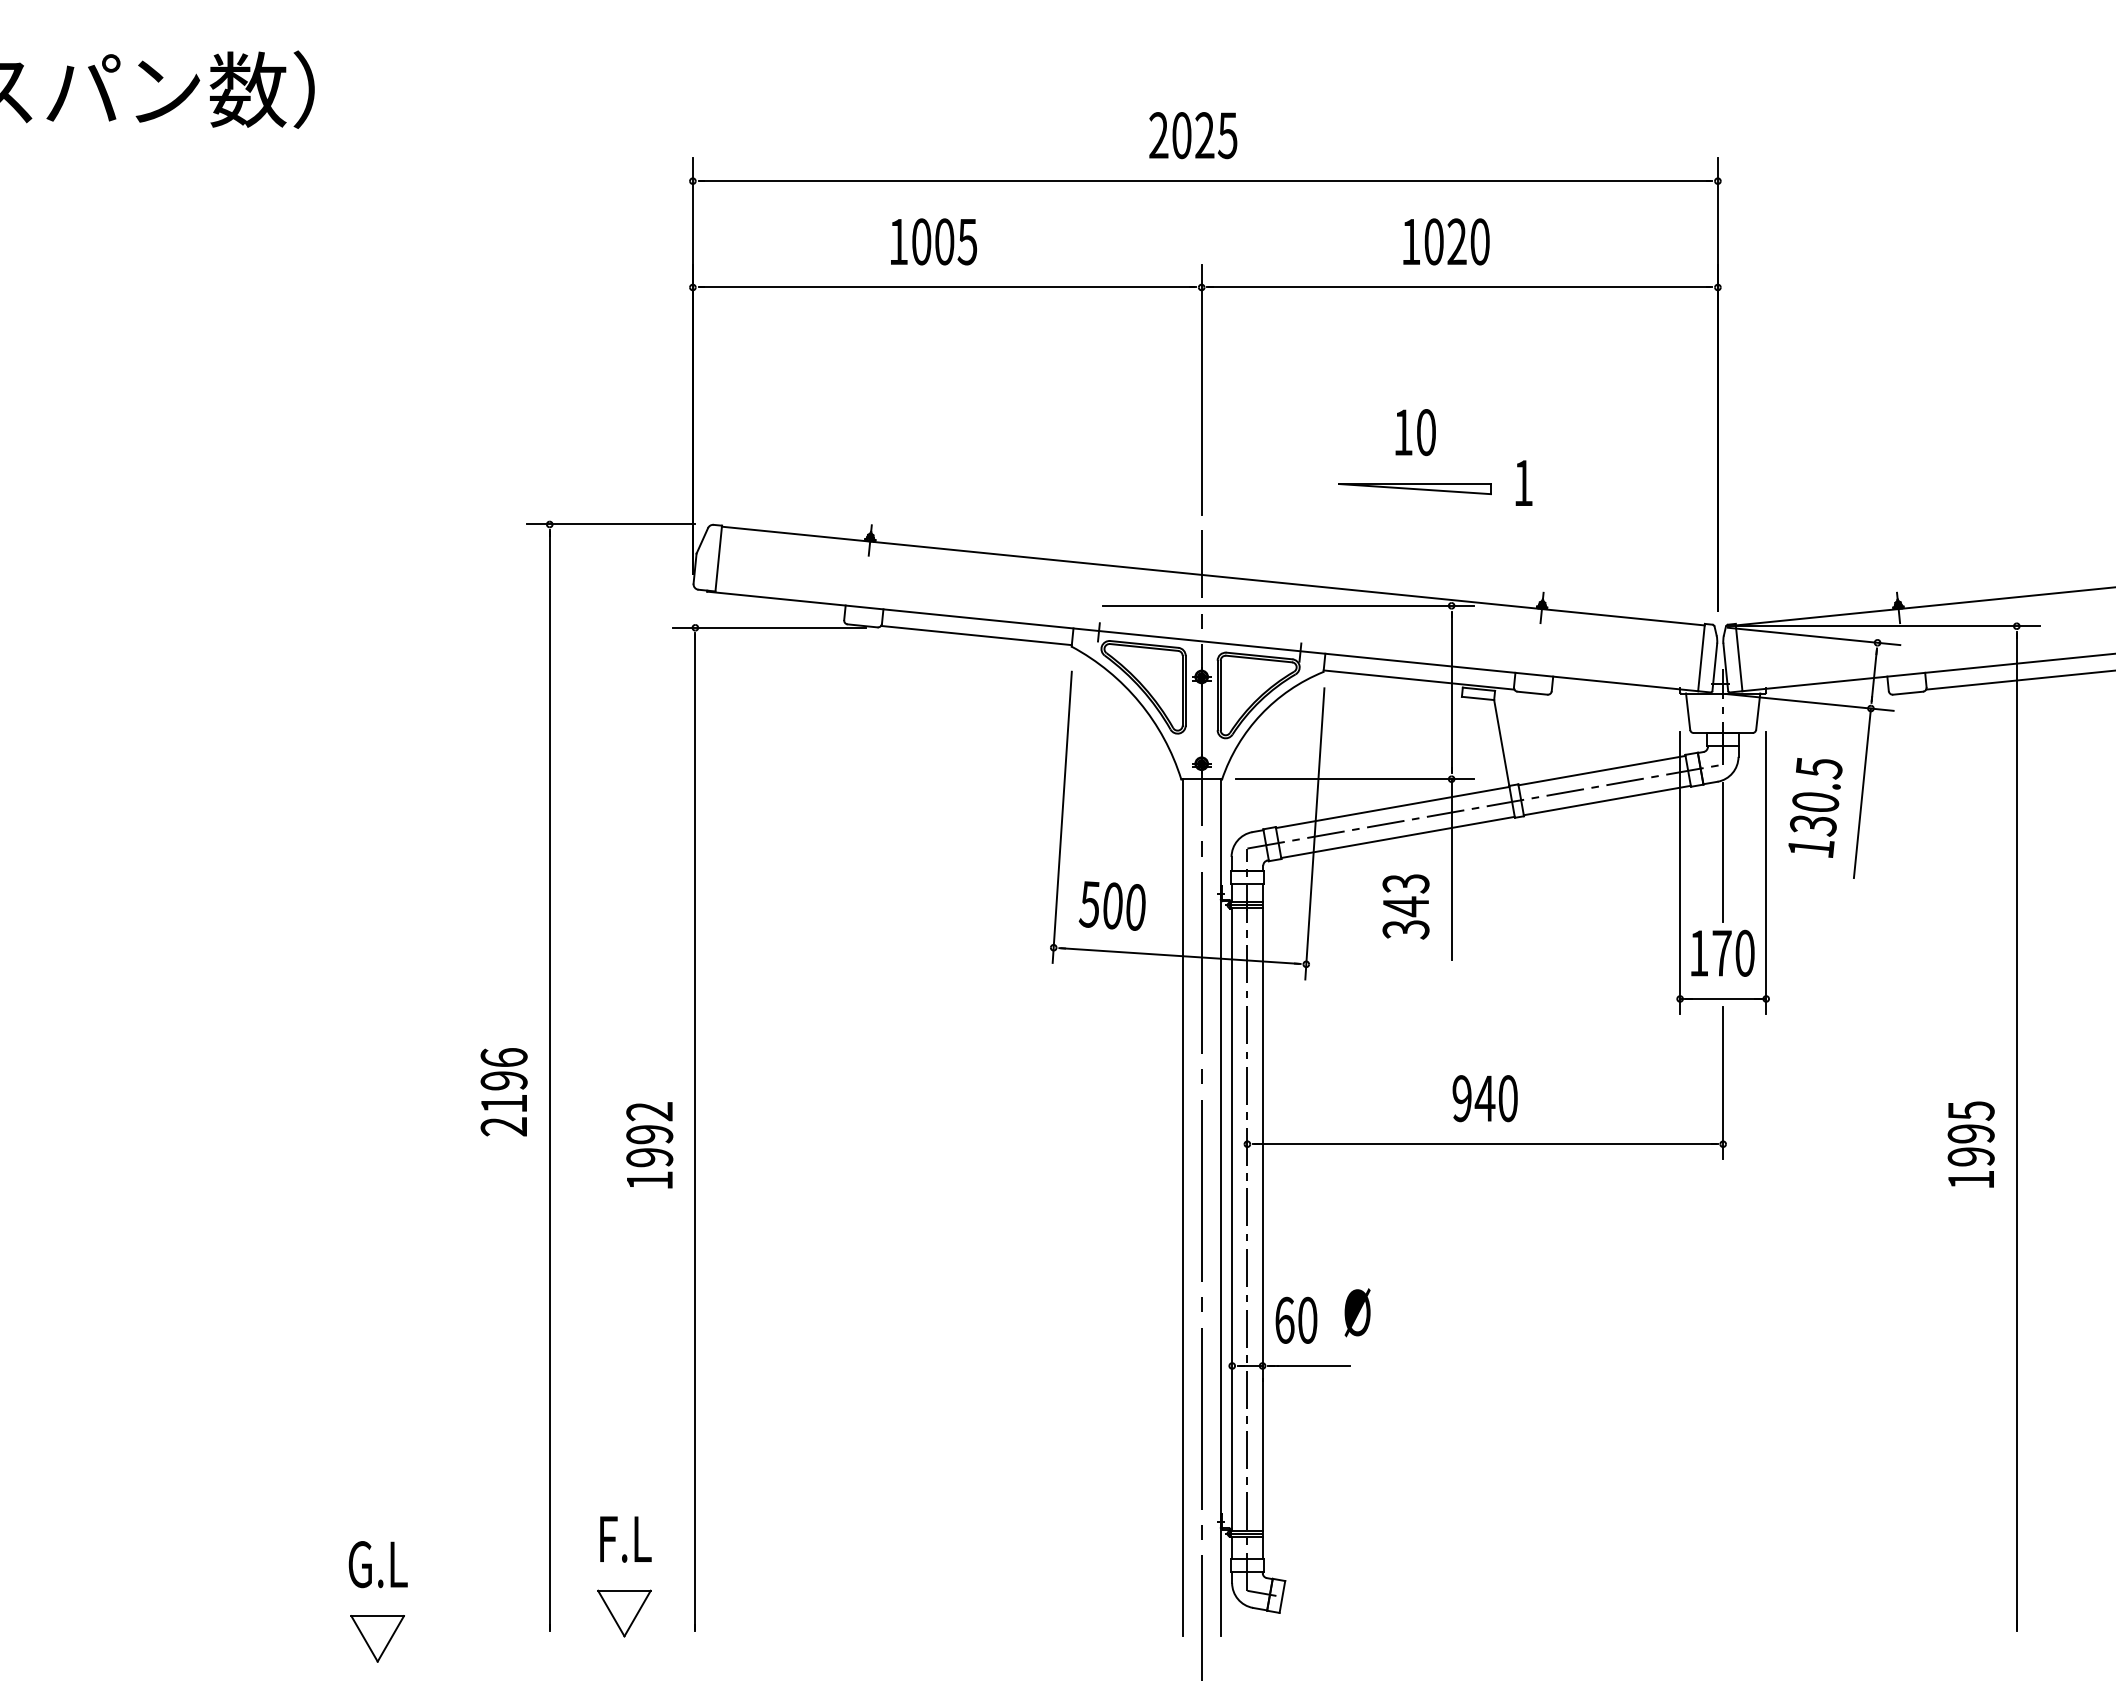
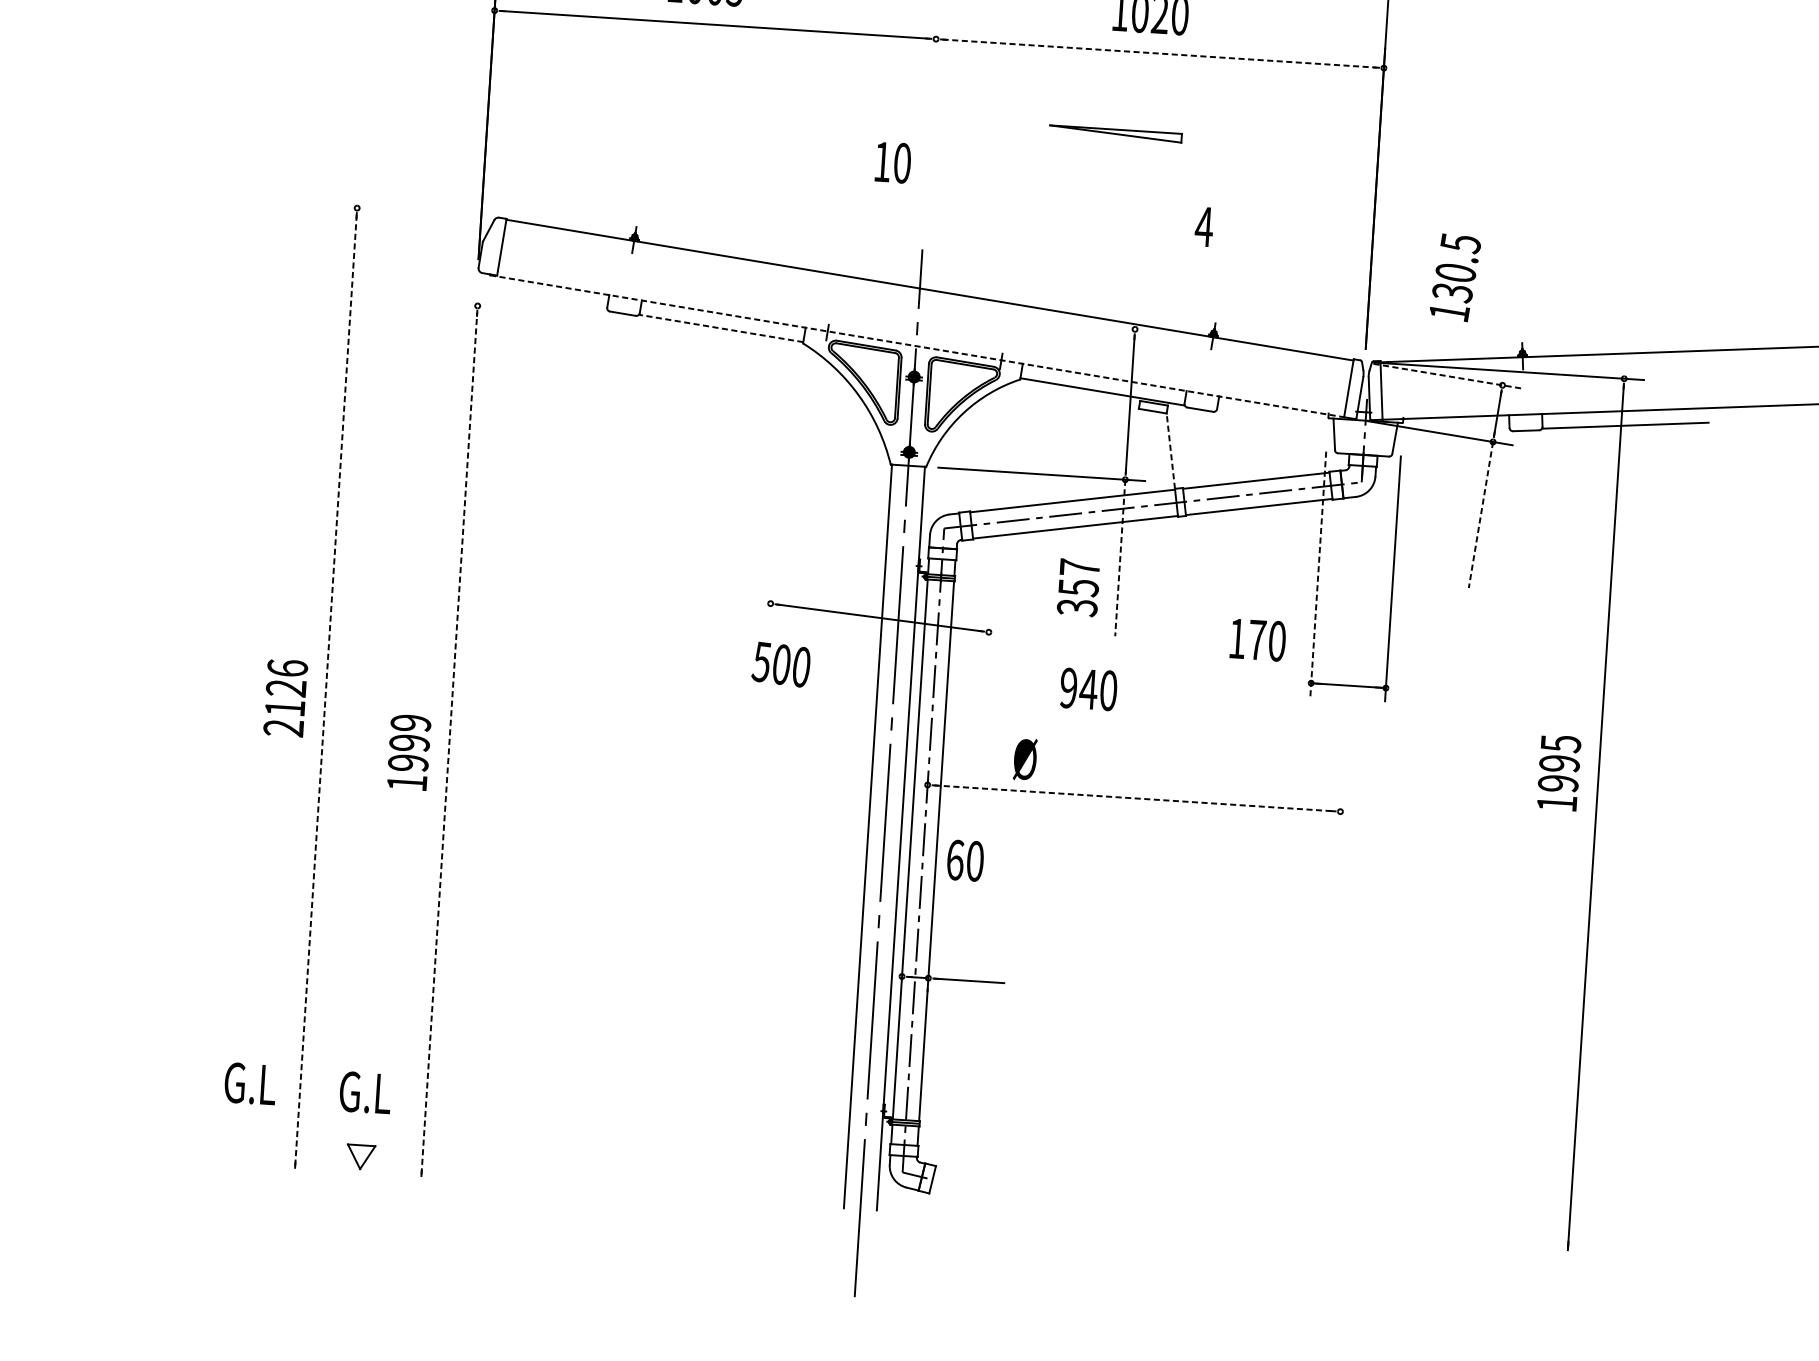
line: (1459, 287) -> (1159, 53), solid -> dashed
line: (1201, 389) -> (930, 127), removed
text: (1415, 432) -> (893, 162), moved
text: (1523, 482) -> (1204, 226), 1 -> 4
part: (1414, 489) -> (1115, 134), moved
line: (610, 524) -> (409, 211), removed
line: (1288, 605) -> (993, 319), removed
line: (769, 627) -> (542, 309), removed
line: (976, 635) -> (721, 328), solid -> dashed
line: (1814, 636) -> (1448, 376), solid -> dashed
line: (1202, 641) -> (916, 346), solid -> dashed
line: (1501, 743) -> (1170, 451), solid -> dashed
line: (1862, 793) -> (1480, 515), solid -> dashed
text: (1815, 807) -> (1455, 277), moved
line: (1061, 816) -> (784, 490), removed
line: (1314, 833) -> (1003, 519), removed
line: (1723, 851) -> (1357, 557), removed
line: (1451, 869) -> (1120, 558), solid -> dashed
line: (1680, 873) -> (1318, 574), solid -> dashed
text: (1405, 895) -> (1078, 578), 343 -> 357
text: (1111, 905) -> (780, 664), moved
text: (1722, 952) -> (1257, 639), moved
text: (504, 1080) -> (286, 688), 2196 -> 2126
line: (549, 1080) -> (325, 690), solid -> dashed
line: (1723, 1082) -> (1344, 758), removed
text: (1484, 1098) -> (1088, 689), moved
text: (650, 1111) -> (411, 723), 1992 -> 1999
line: (695, 1132) -> (449, 743), solid -> dashed
line: (1485, 1144) -> (1134, 798), solid -> dashed
text: (1970, 1144) -> (1558, 772), moved
text: (1357, 1312) -> (1025, 759), moved
text: (1296, 1319) -> (965, 859), moved
text: (624, 1538) -> (365, 1092), F.L -> G.L
text: (377, 1564) -> (249, 1083), moved
part: (624, 1613) -> (360, 1157), size x0.6
part: (377, 1638) -> (145, 1165), removed

